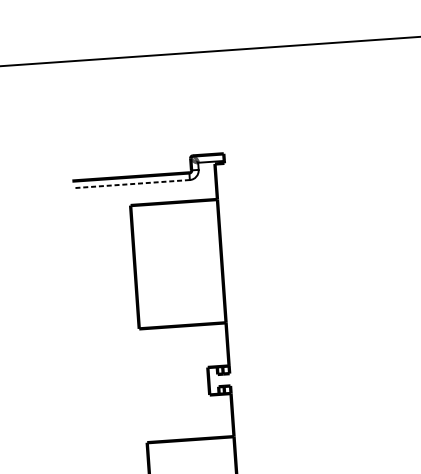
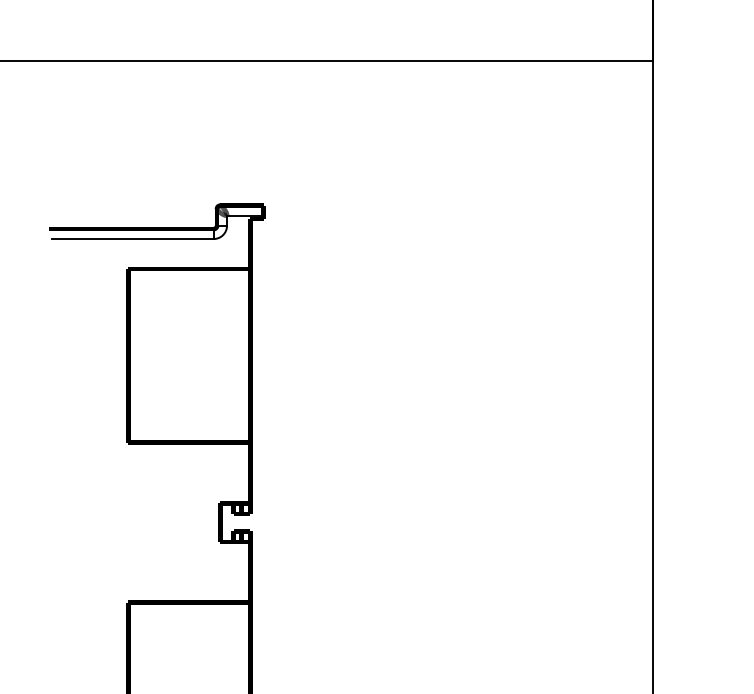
line: (132, 184) -> (132, 239), dashed -> solid

